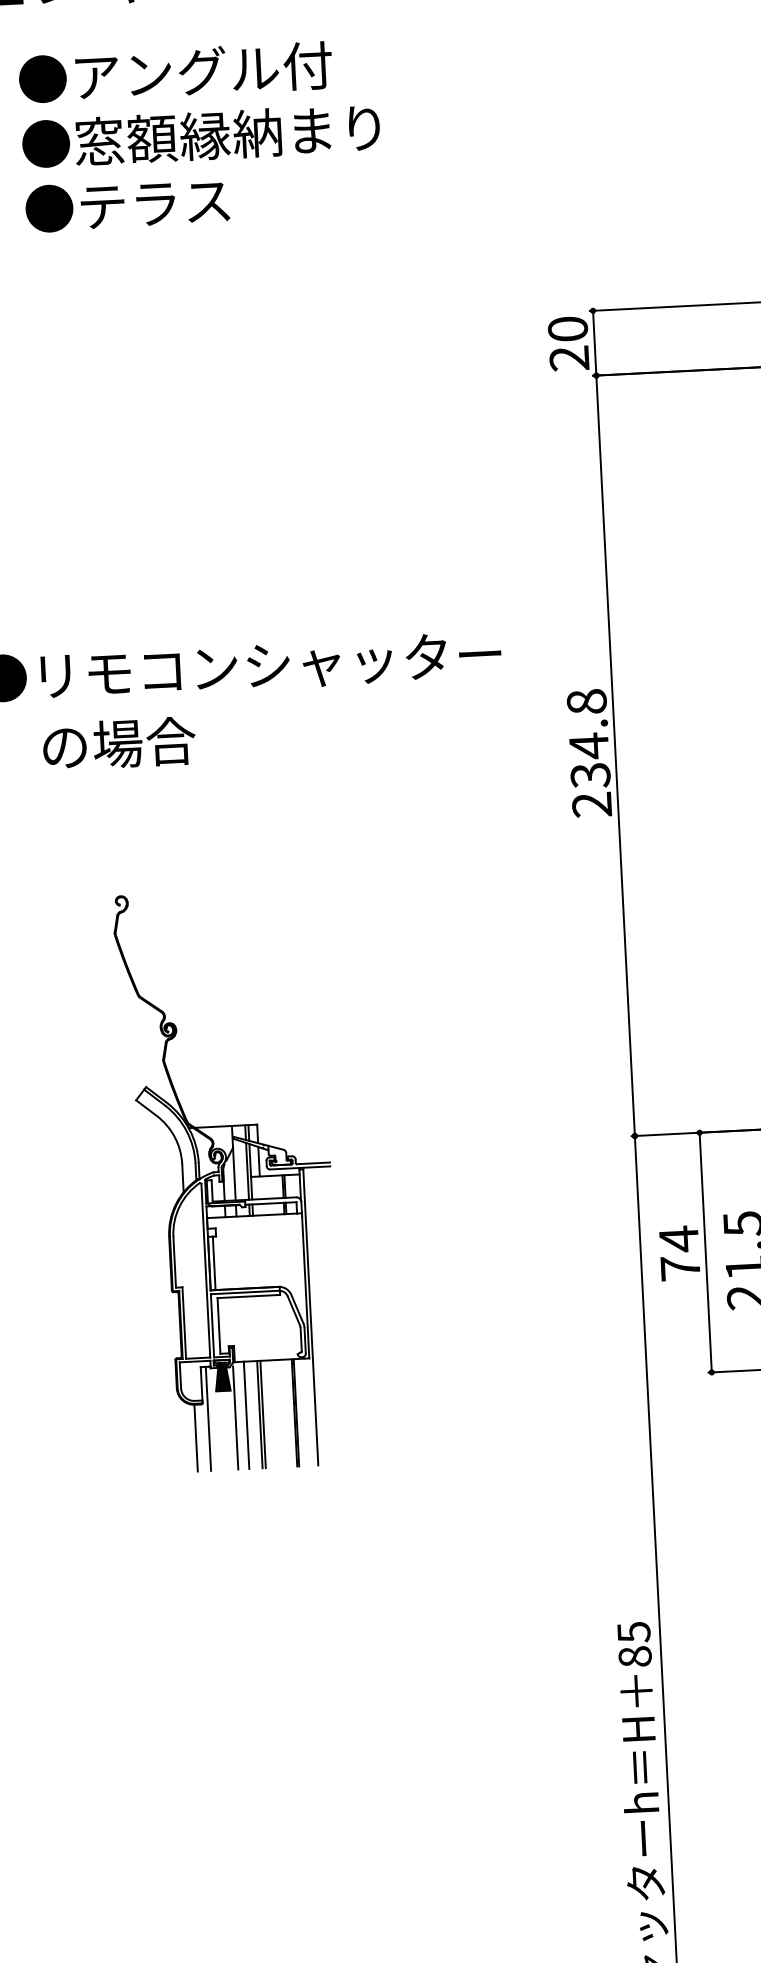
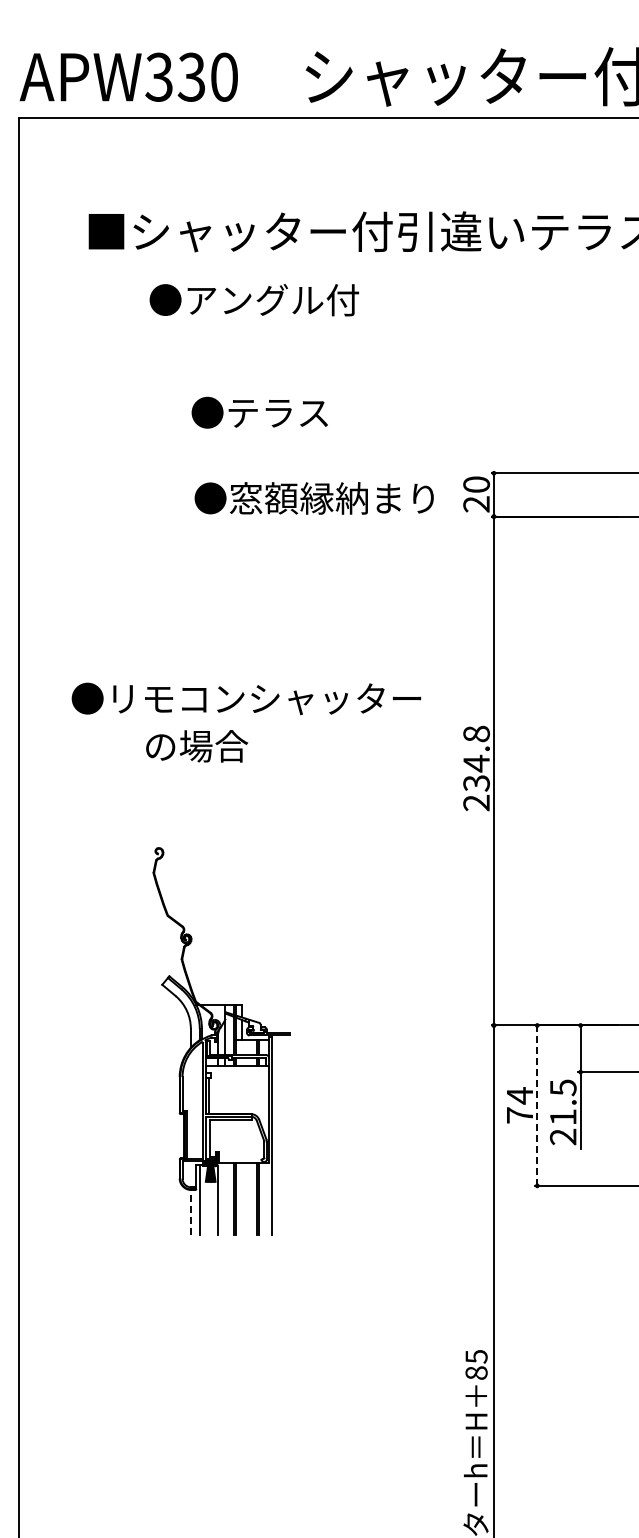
text: (174, 73) -> (253, 300), moved
text: (199, 136) -> (313, 498), moved
text: (127, 204) -> (259, 412), moved
text: (119, 744) -> (197, 746), moved
line: (706, 1253) -> (537, 1106), solid -> dashed
line: (246, 1414) -> (225, 1198), removed
line: (195, 1436) -> (190, 1211), solid -> dashed

